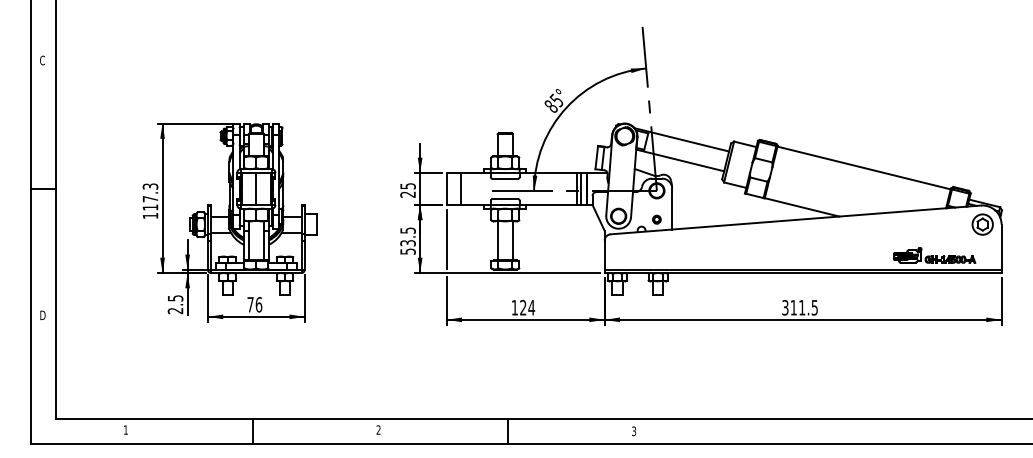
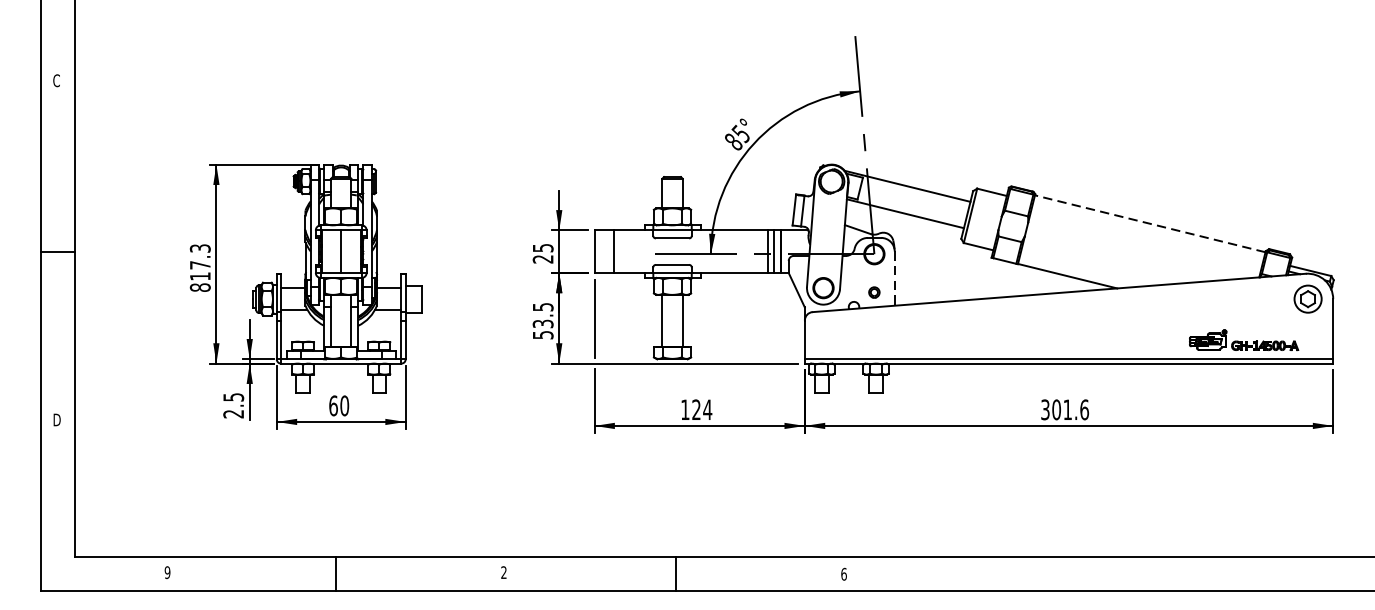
line: (863, 167) -> (1149, 223), solid -> dashed
line: (672, 209) -> (895, 279), solid -> dashed
text: (150, 215) -> (200, 287), 117.3 -> 817.3
text: (254, 304) -> (338, 405), 76 -> 60
text: (804, 307) -> (1070, 409), 311.5 -> 301.6
text: (125, 429) -> (167, 571), 1 -> 9
text: (634, 431) -> (844, 574), 3 -> 6

